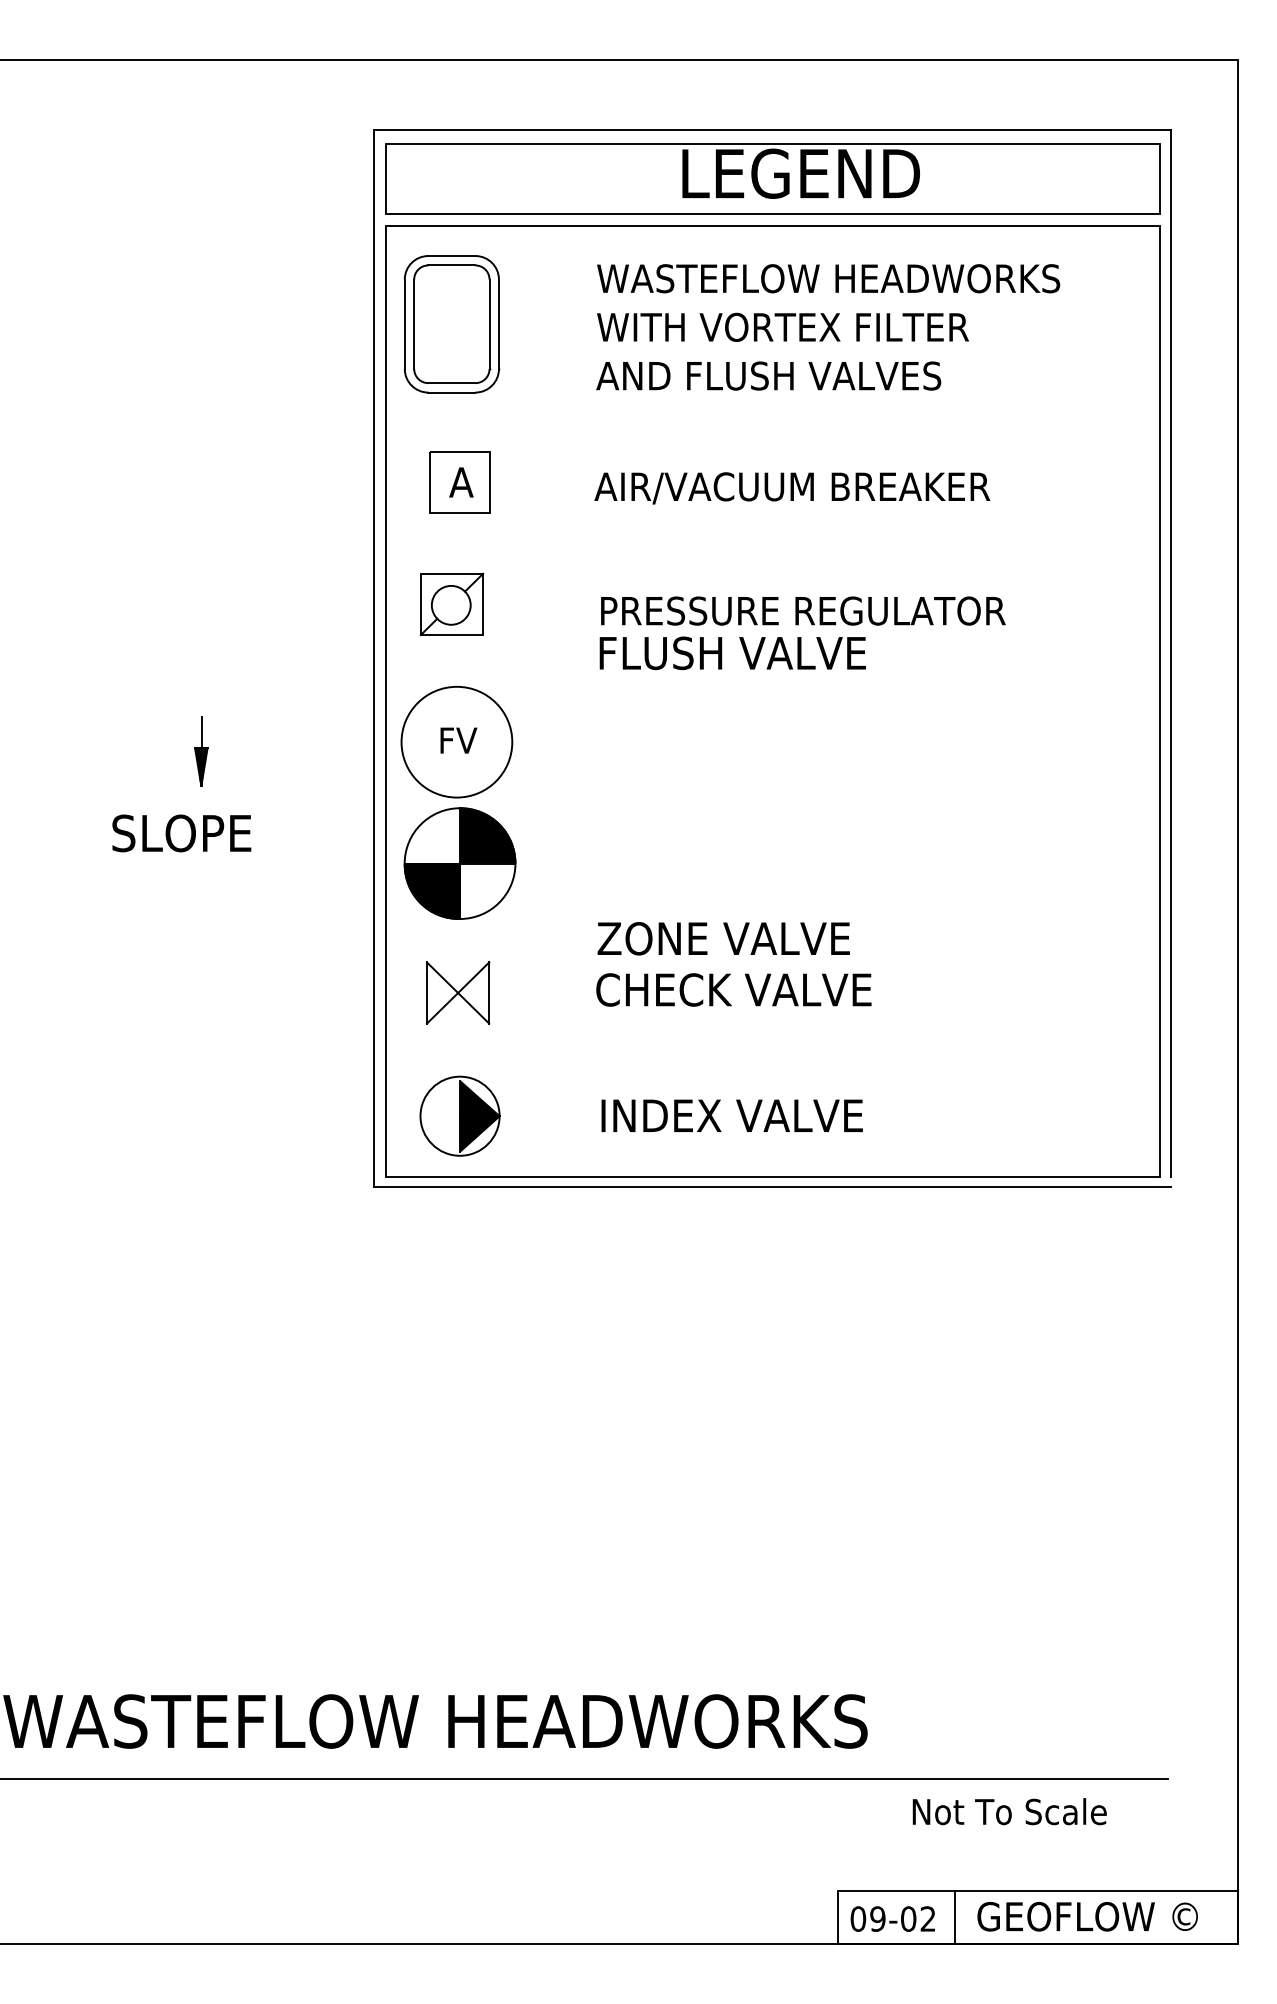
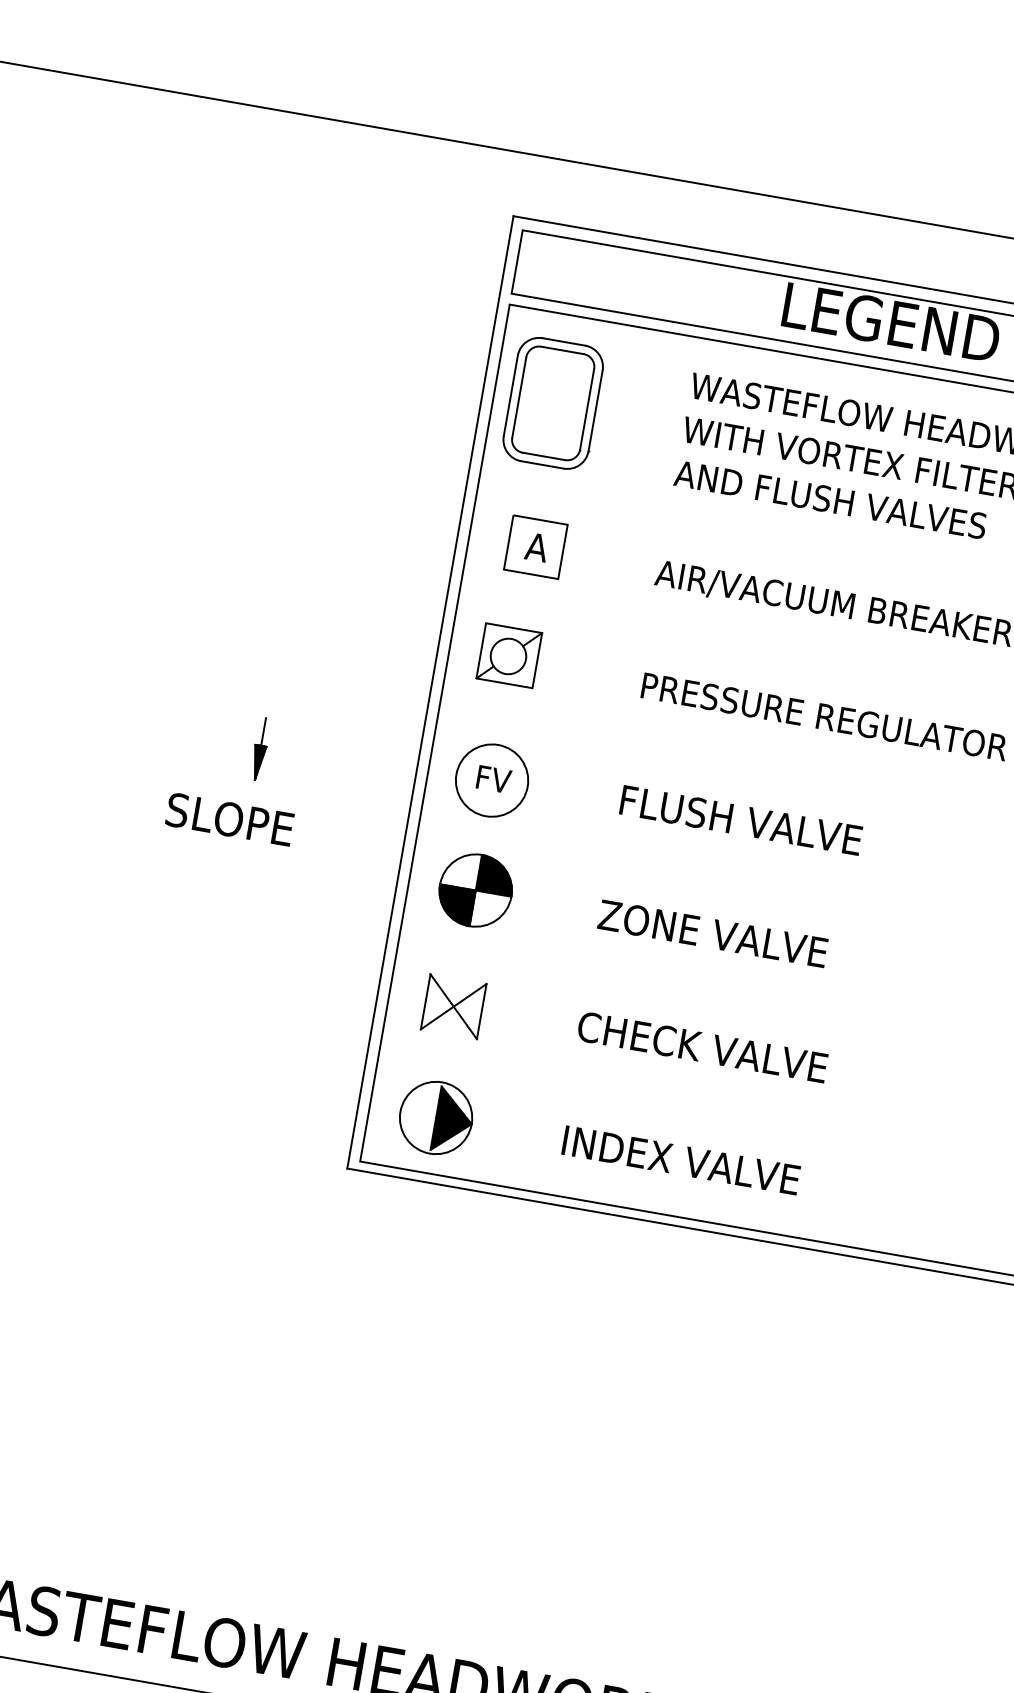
text: (732, 653) -> (740, 820), moved
circle: (456, 741) -> (491, 779), size x0.71
part: (459, 863) -> (475, 890), size x0.71
text: (723, 938) -> (712, 933), moved

